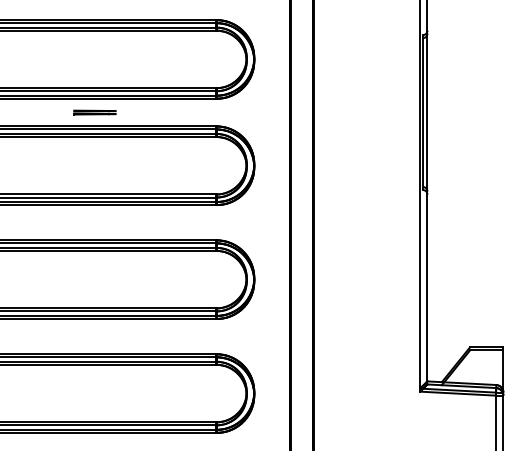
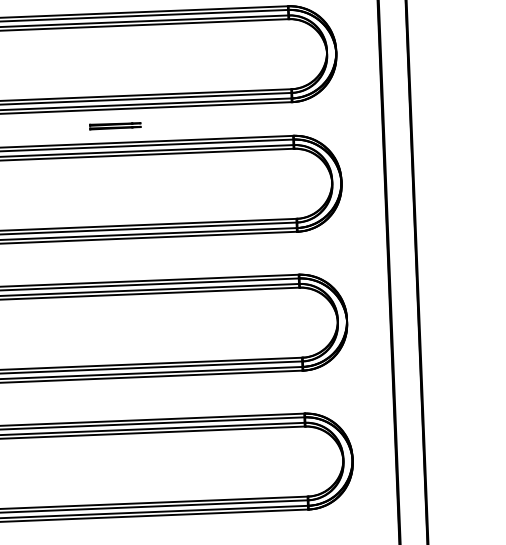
part: (94, 112) -> (114, 126), moved

